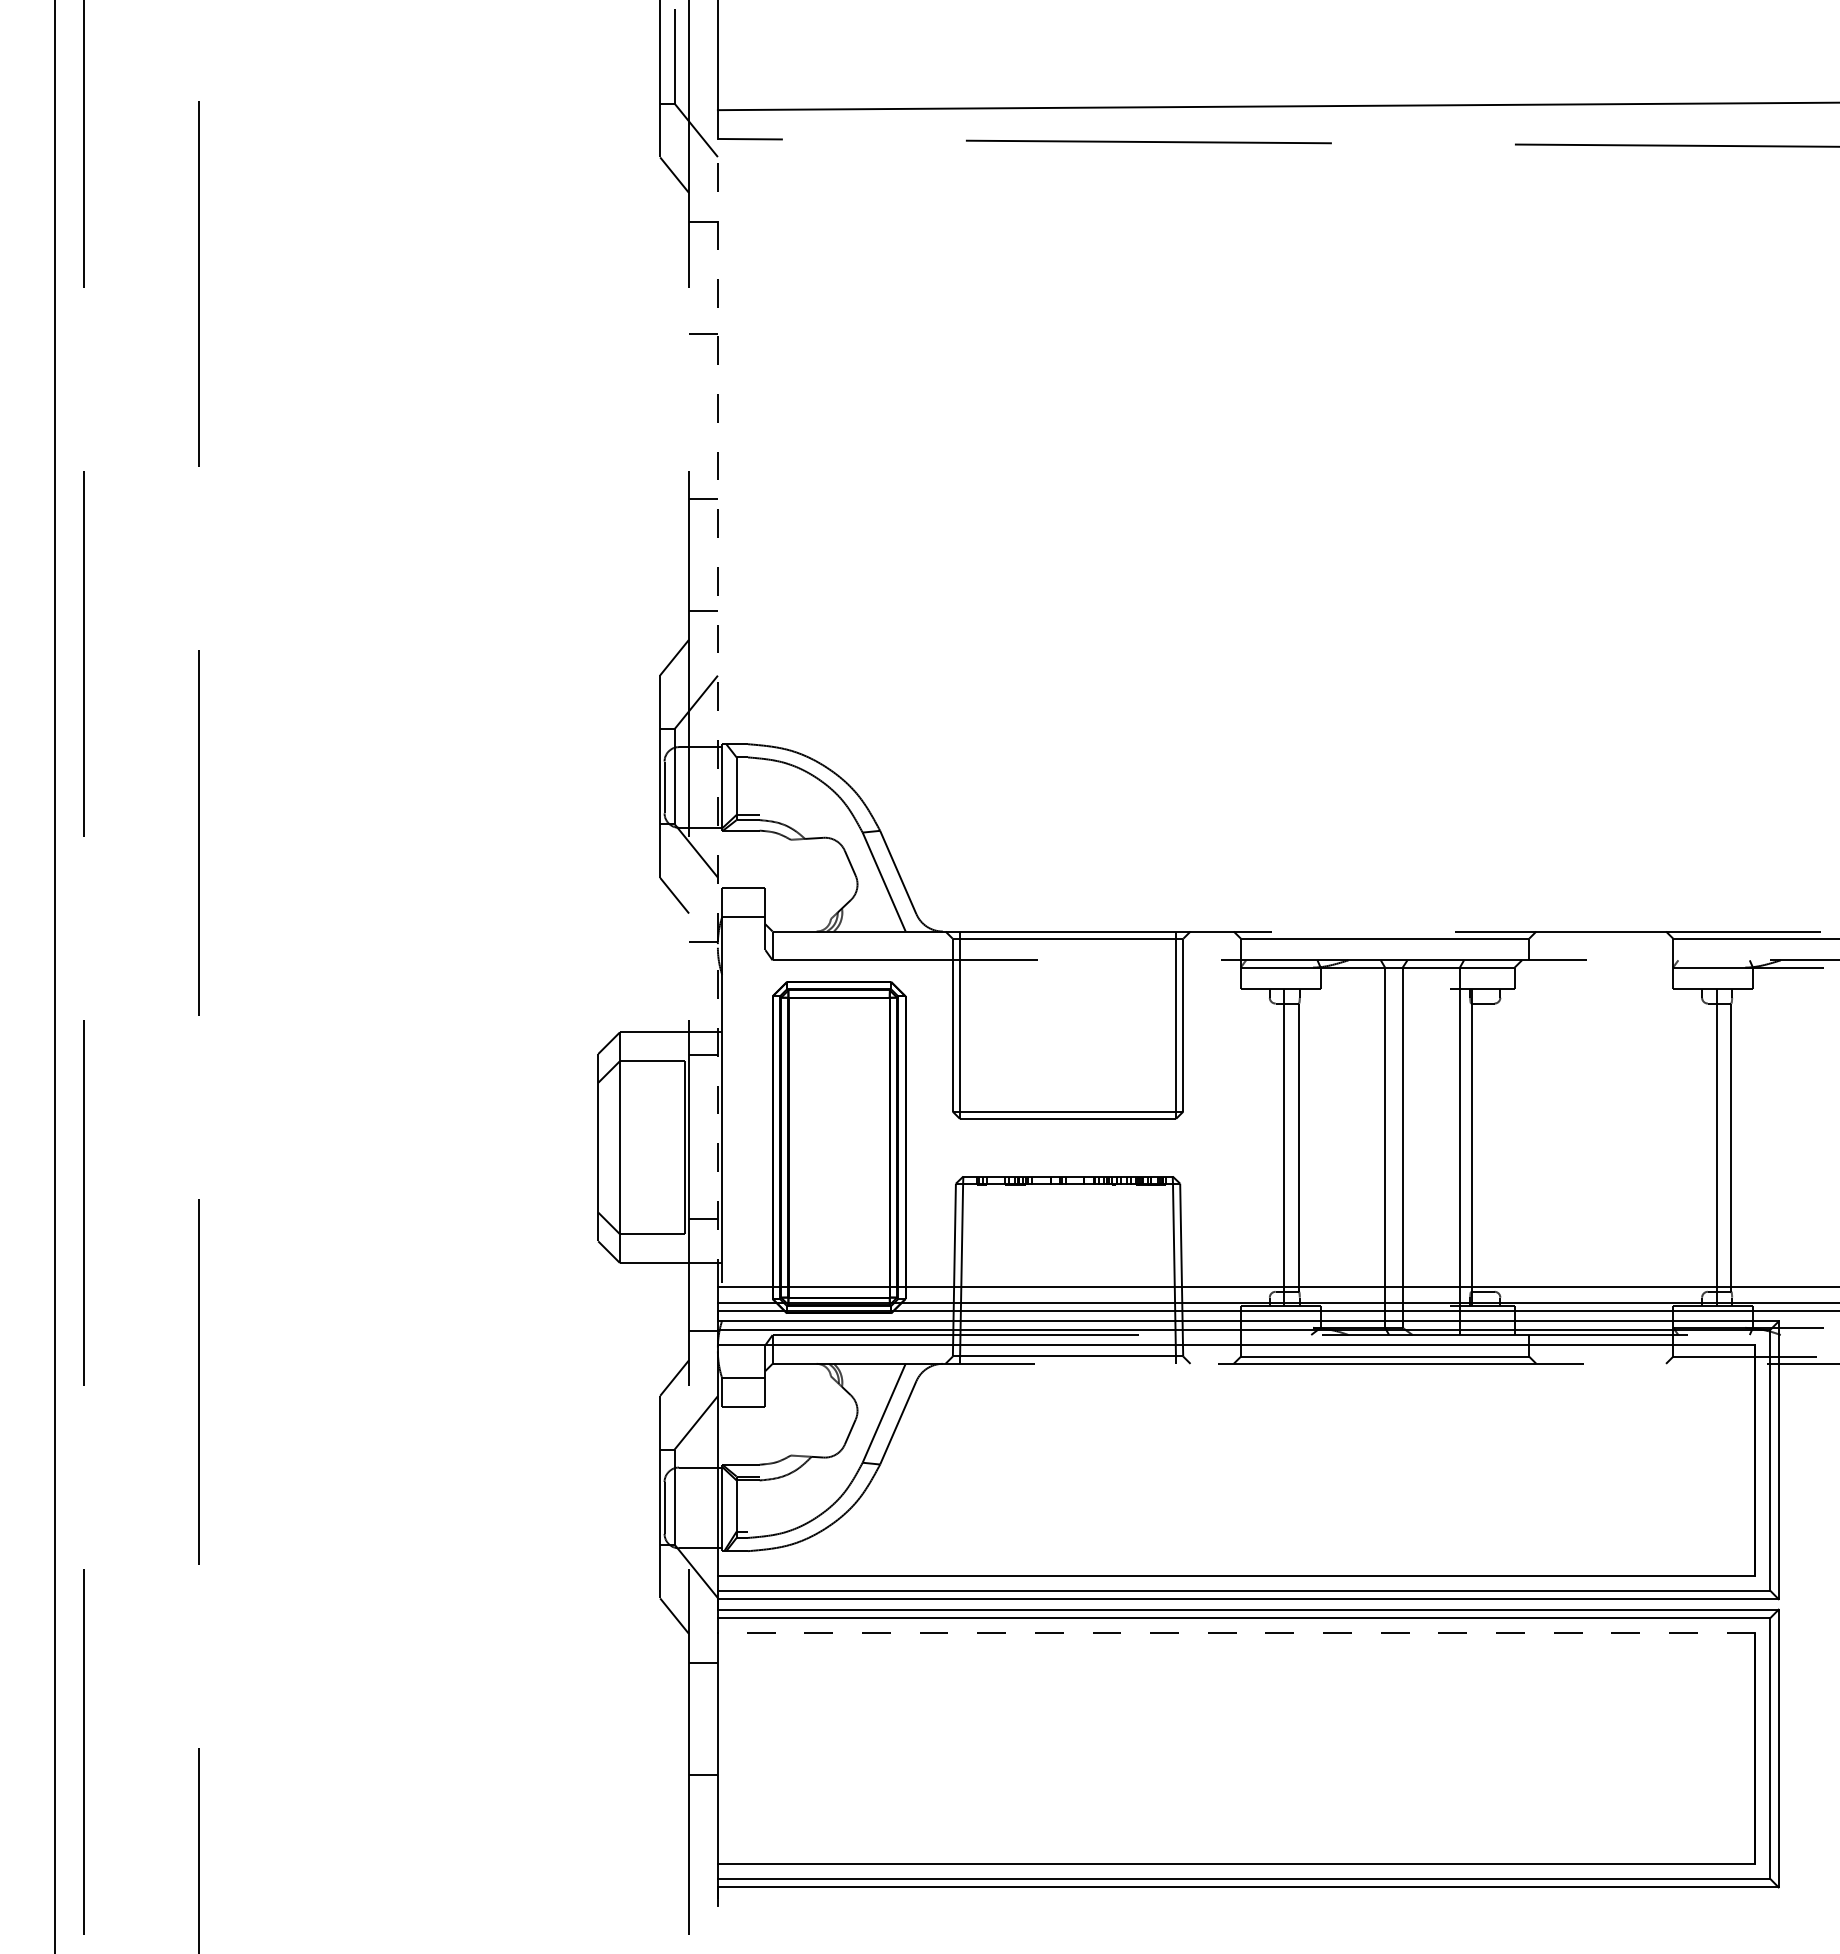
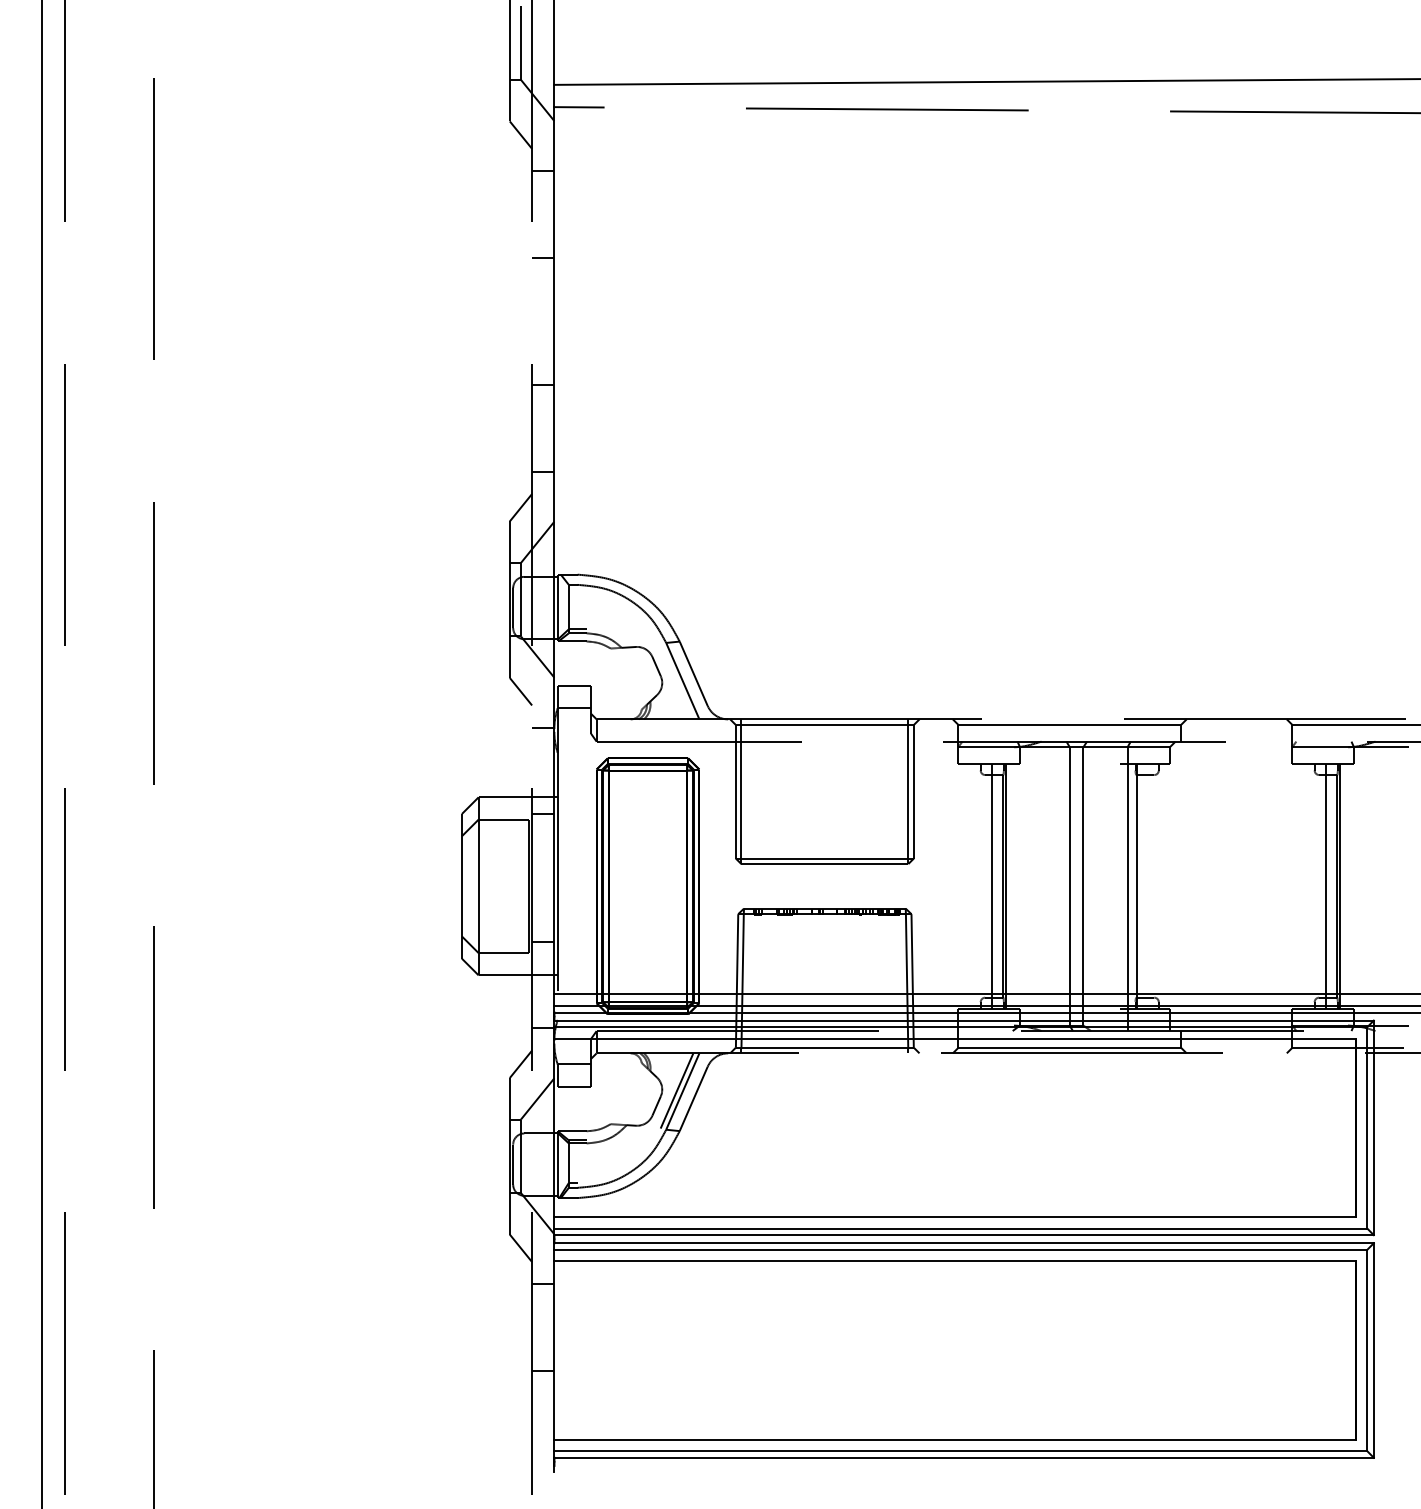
line: (717, 712) -> (554, 550), dashed -> solid
line: (1302, 1147) -> (1005, 886), added
line: (1735, 1147) -> (1340, 886), added
line: (876, 1412) -> (676, 1090), added
line: (1236, 1633) -> (954, 1261), dashed -> solid

